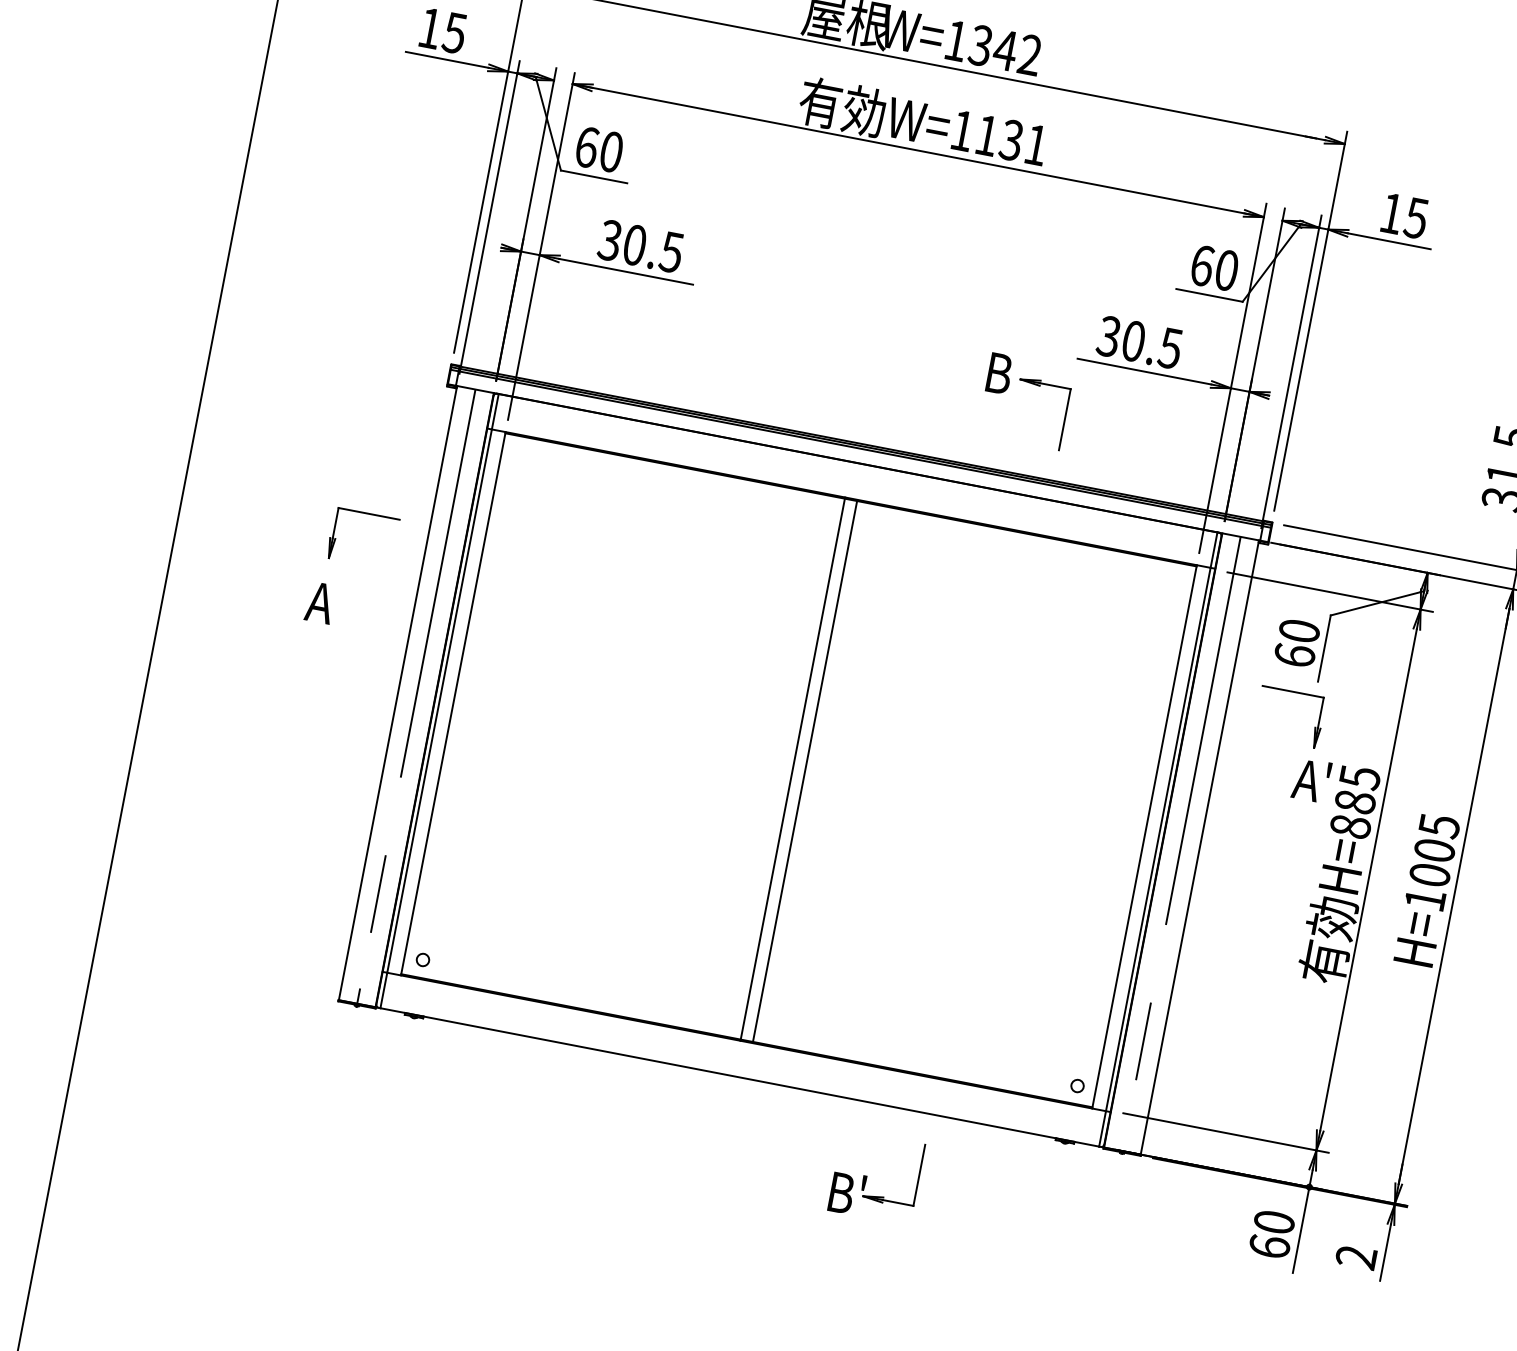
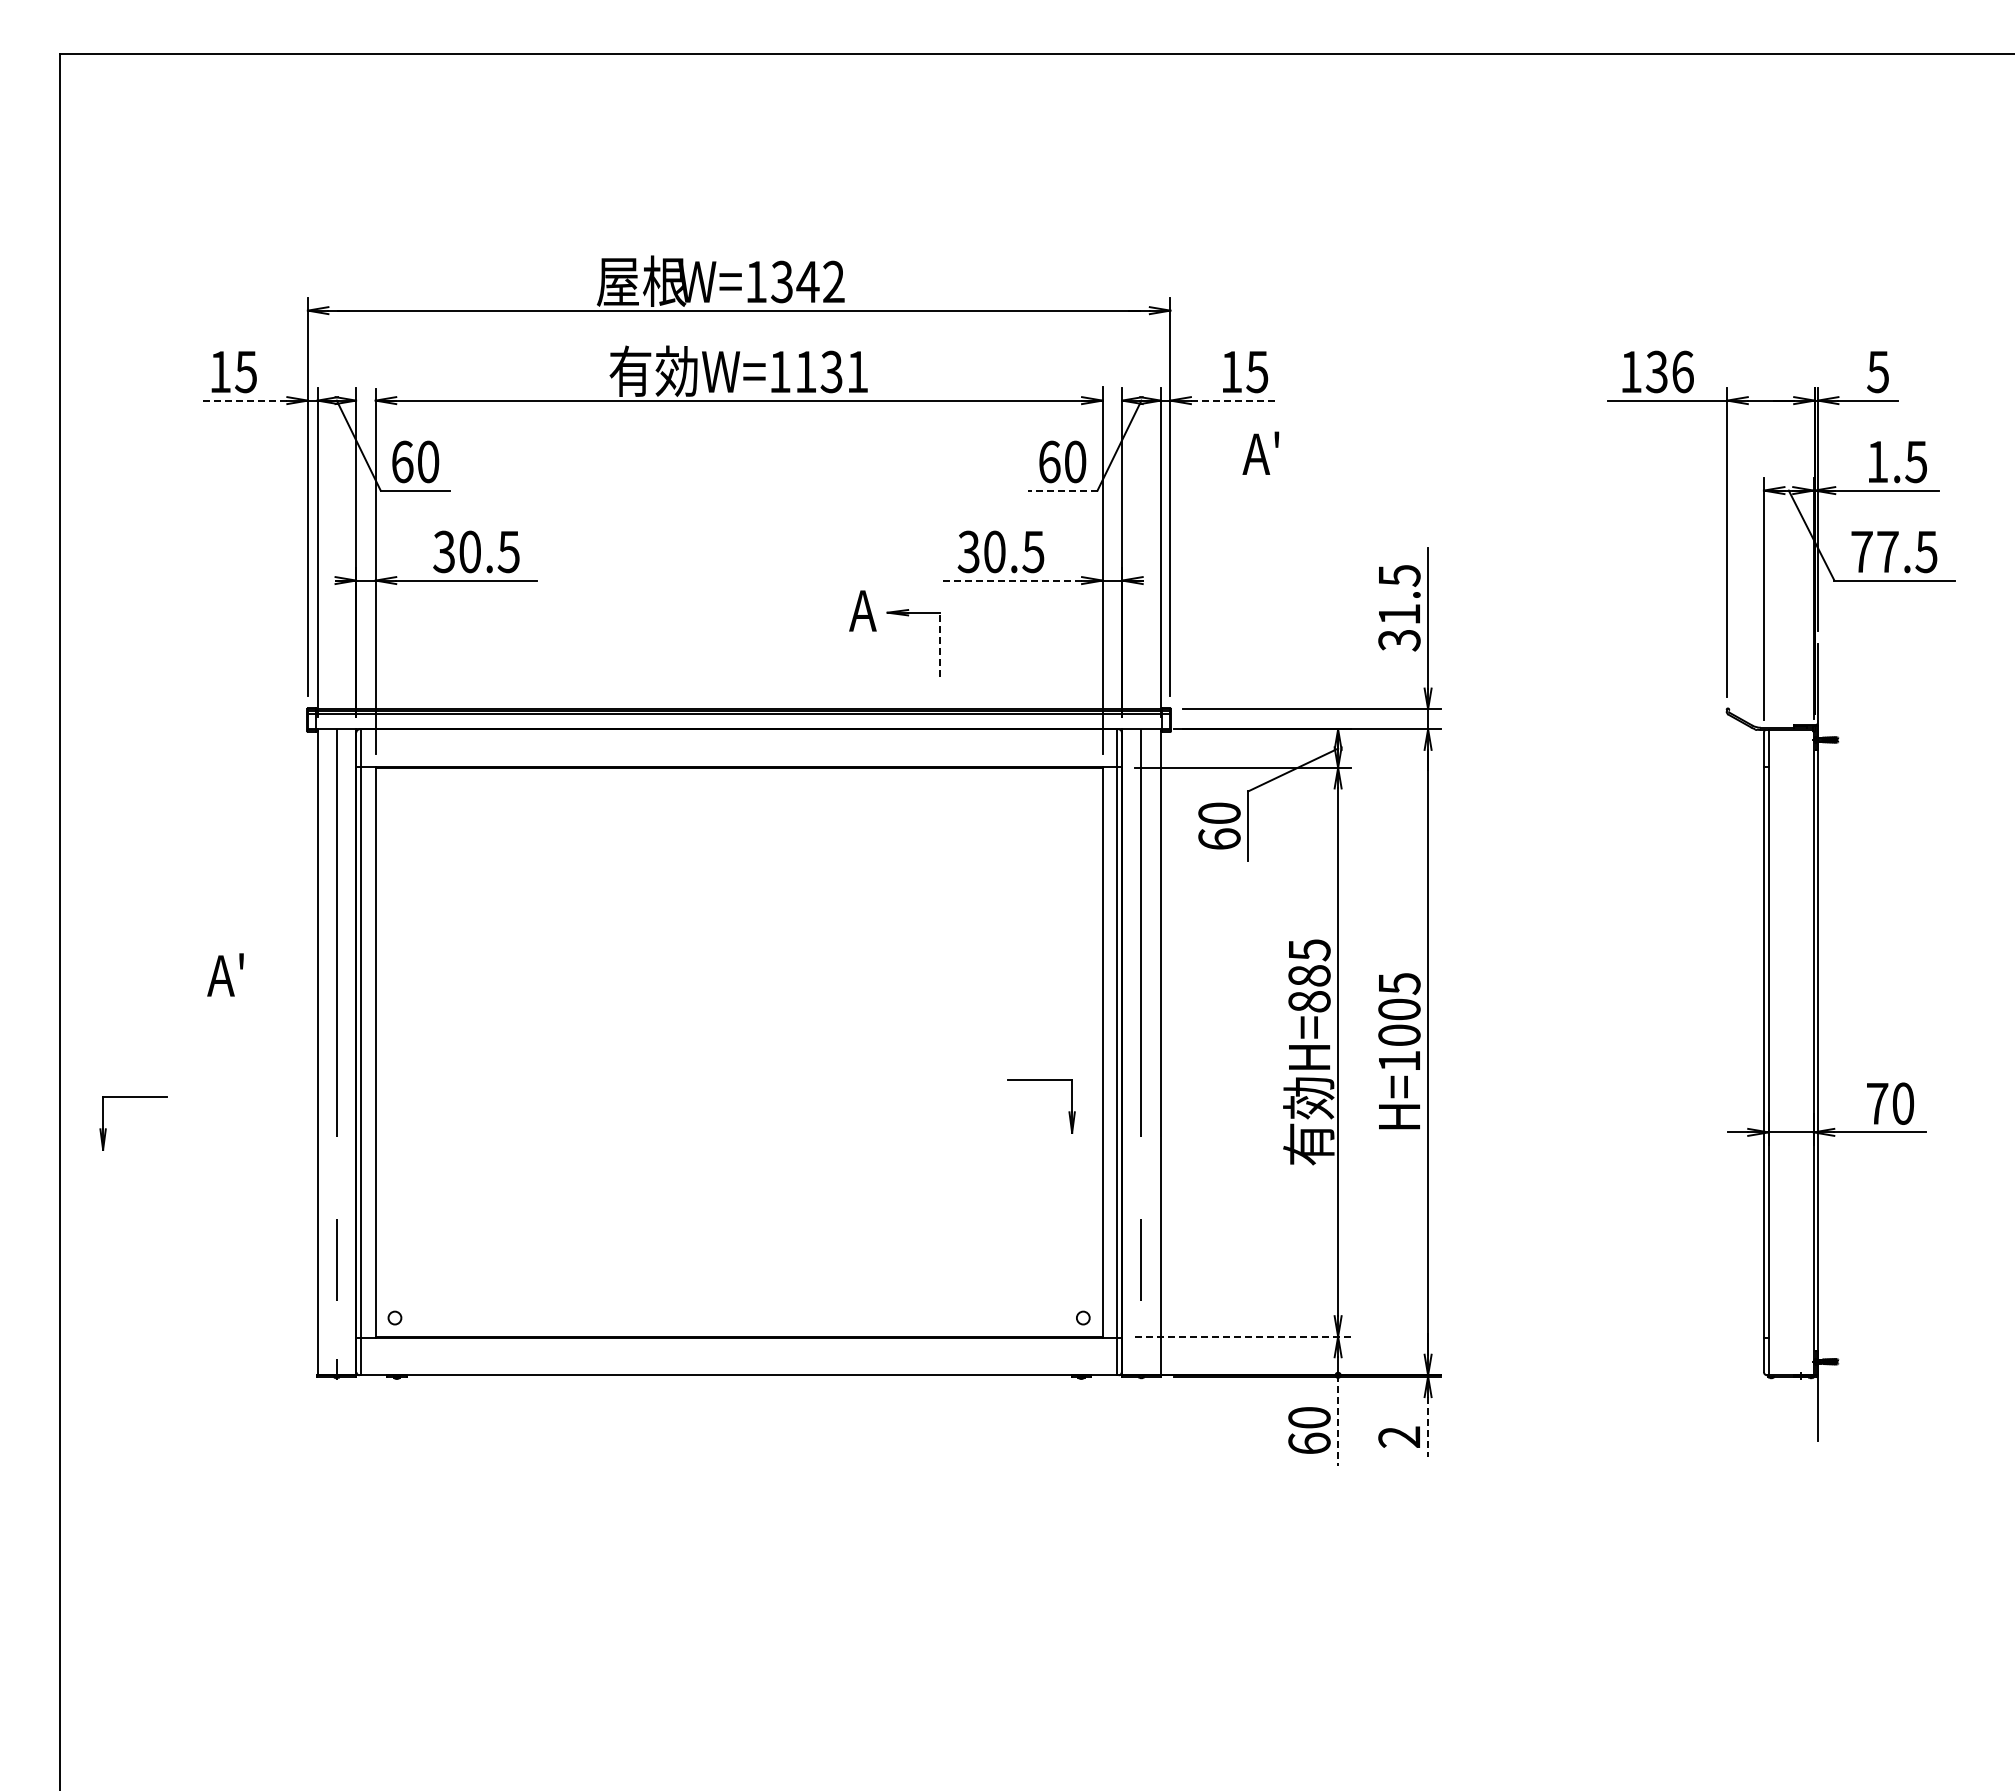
line: (446, 59) -> (243, 400), solid -> dashed
line: (1389, 241) -> (1234, 400), solid -> dashed
line: (1209, 295) -> (1062, 490), solid -> dashed
line: (1144, 371) -> (1011, 580), solid -> dashed
text: (998, 372) -> (863, 610), B -> A
line: (1065, 419) -> (940, 644), solid -> dashed
part: (367, 513) -> (133, 1097), moved
text: (342, 592) -> (241, 961), A -> A'
part: (1294, 692) -> (1041, 1080), moved
line: (792, 768) -> (732, 1051), removed
line: (805, 770) -> (745, 1051), removed
text: (1311, 779) -> (1260, 452), moved
line: (1226, 1132) -> (1243, 1336), solid -> dashed
part: (867, 1176) -> (887, 1450), removed
line: (1301, 1230) -> (1338, 1420), solid -> dashed
line: (1385, 1252) -> (1428, 1426), solid -> dashed

